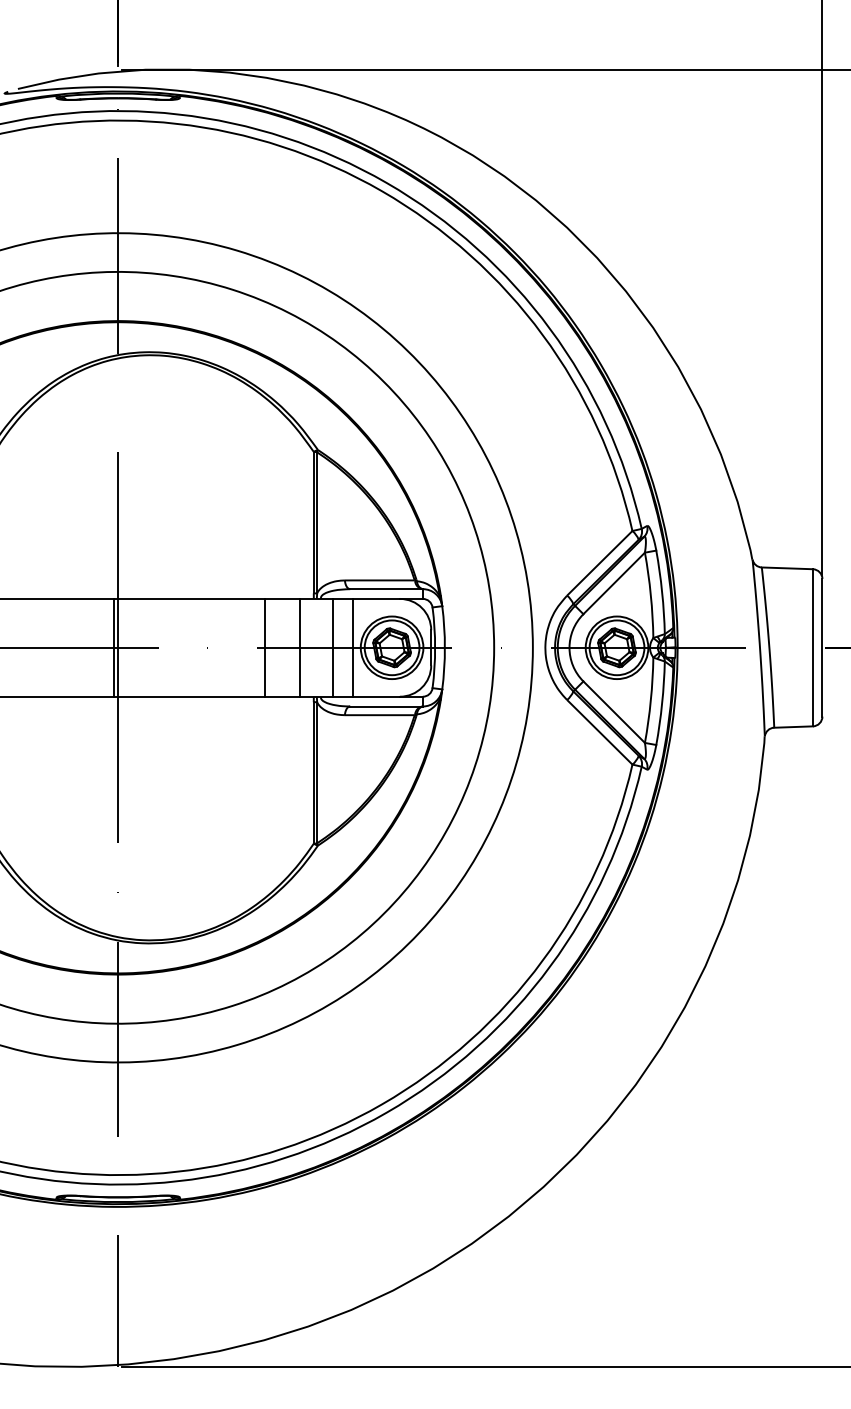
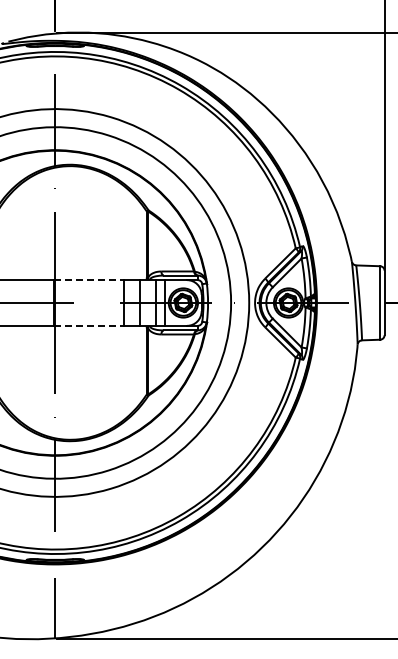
line: (191, 599) -> (89, 280), solid -> dashed
line: (191, 695) -> (89, 325), solid -> dashed

